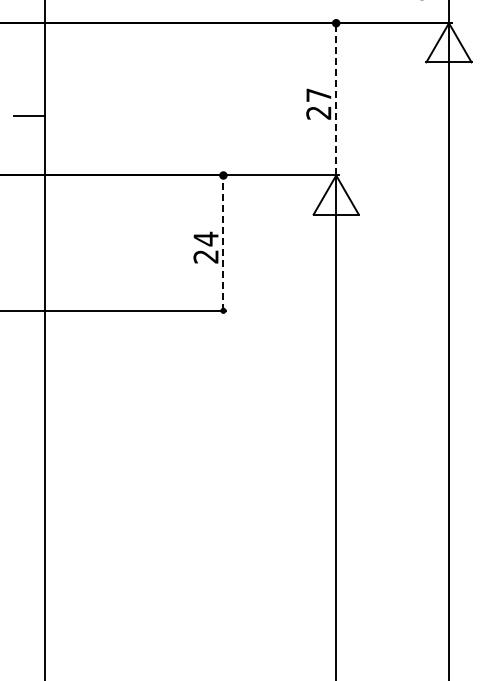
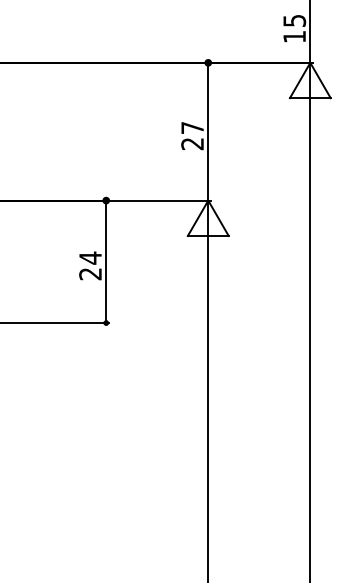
line: (336, 98) -> (208, 130), dashed -> solid
line: (223, 243) -> (106, 262), dashed -> solid

